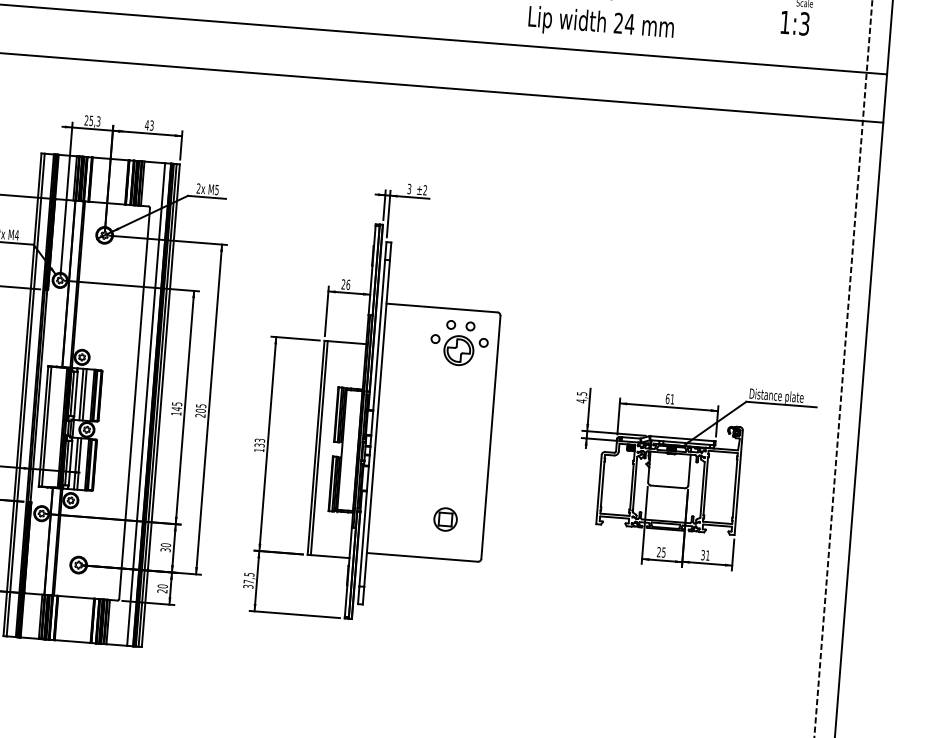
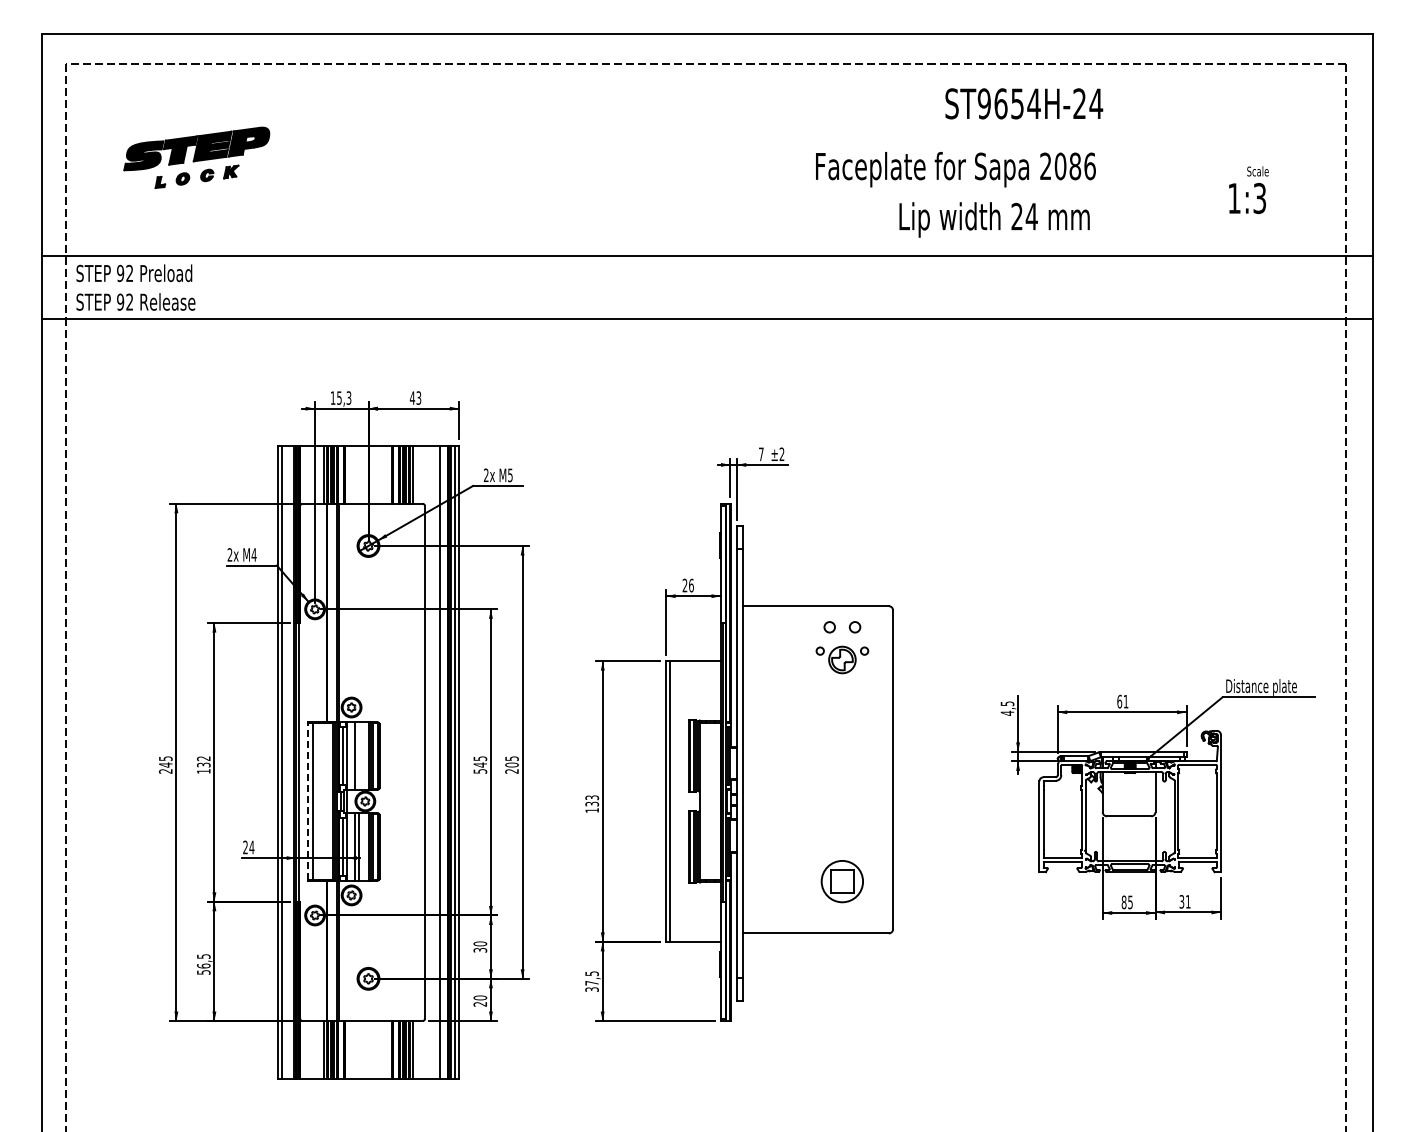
text: (86, 120) -> (332, 397), 25,3 -> 15,3
text: (409, 189) -> (761, 454), 3 -> 7
part: (459, 350) -> (842, 659), size x0.7
line: (84, 394) -> (358, 755), removed
text: (176, 413) -> (480, 771), 145 -> 545
line: (43, 426) -> (308, 801), solid -> dashed
part: (445, 519) -> (842, 881), size x1.4
text: (658, 552) -> (1123, 902), 25 -> 85

